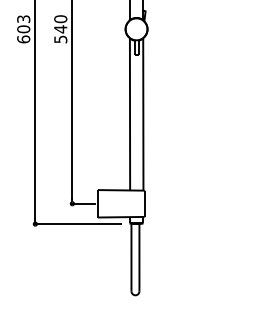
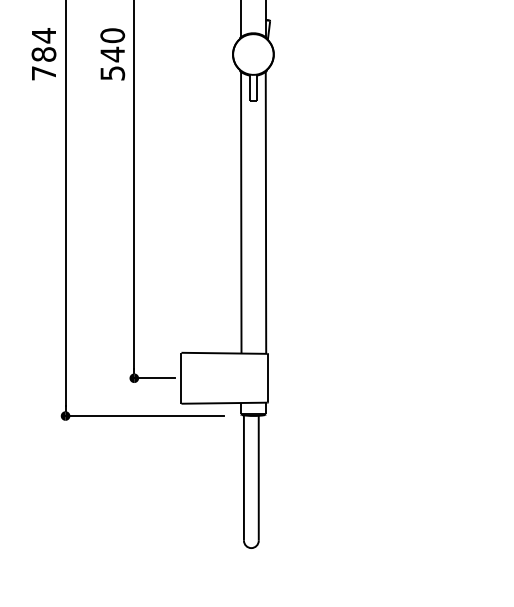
text: (23, 29) -> (43, 54), 603 -> 784

